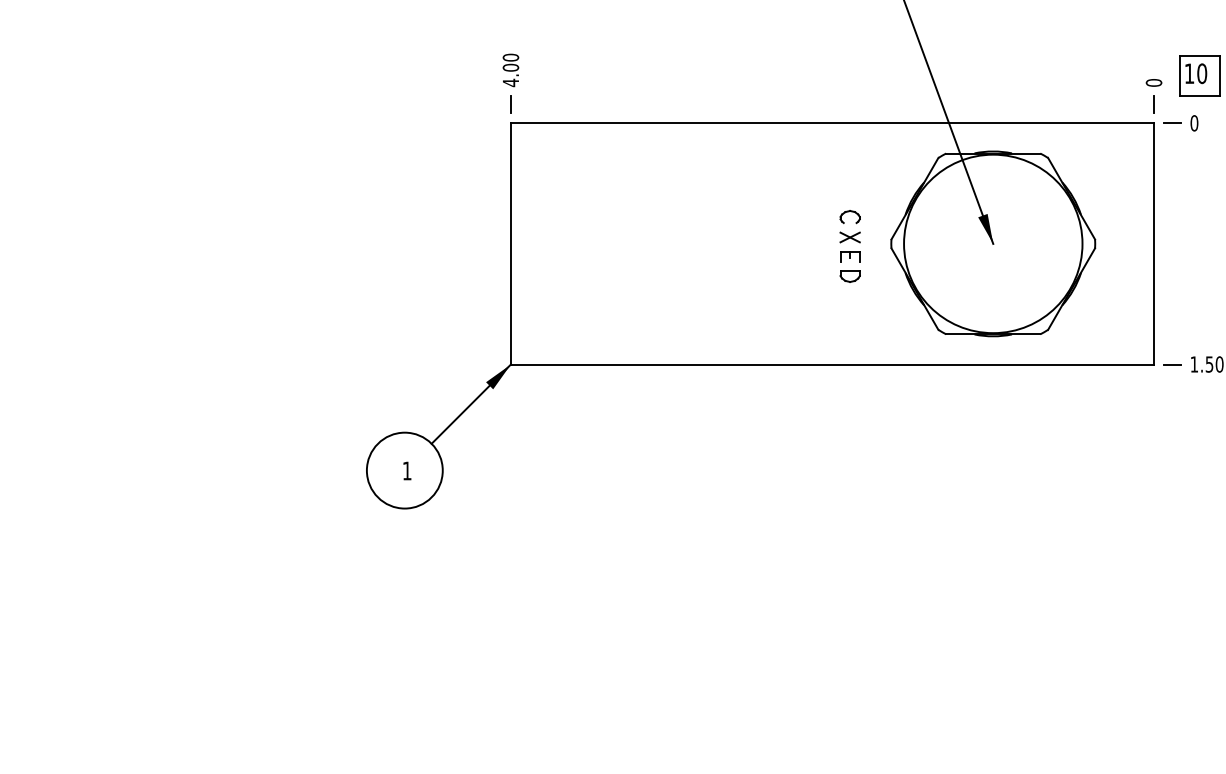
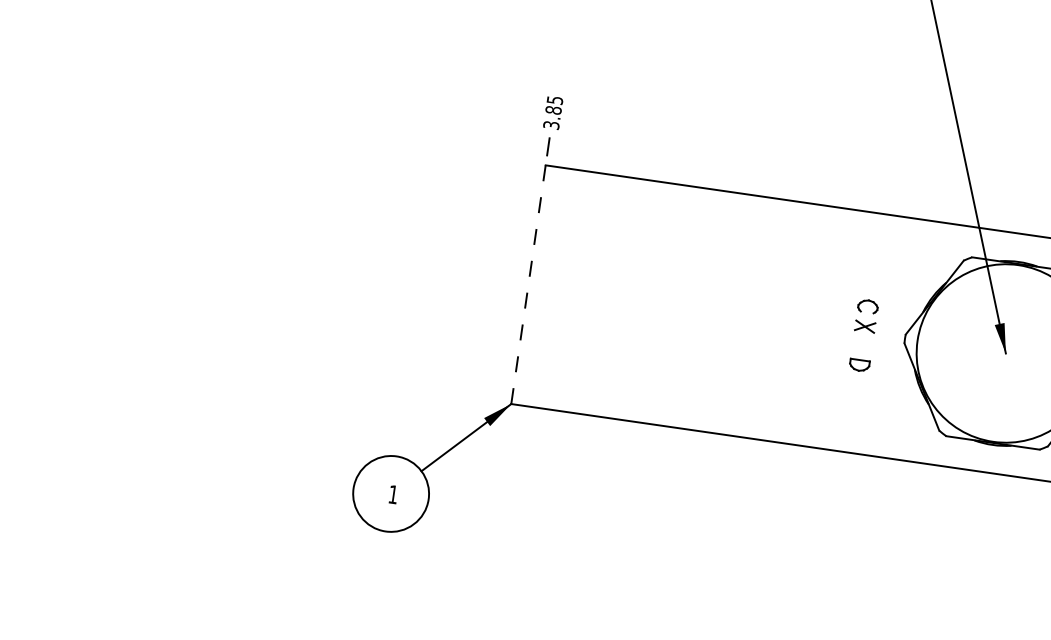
text: (510, 70) -> (552, 112), 4.00 -> 3.85
line: (510, 243) -> (528, 284), solid -> dashed
part: (850, 256) -> (862, 345), removed

